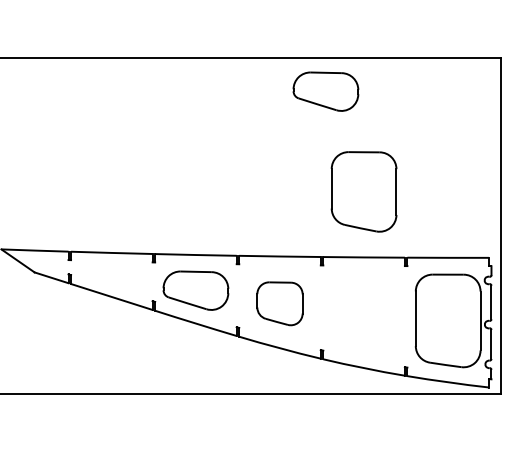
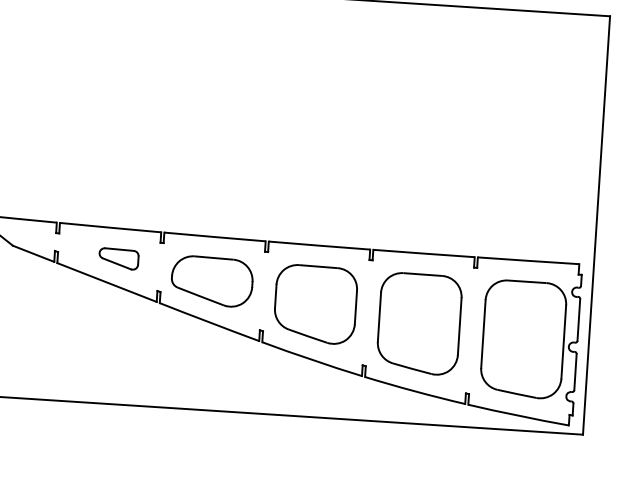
part: (325, 91) -> (389, 44), removed
part: (363, 191) -> (418, 323), moved
part: (119, 277) -> (118, 258), added
part: (279, 303) -> (315, 304), size x1.43

